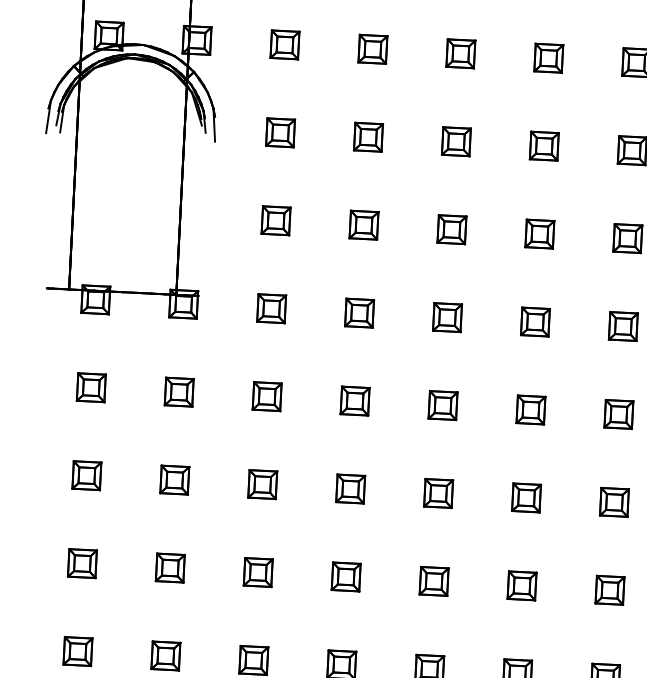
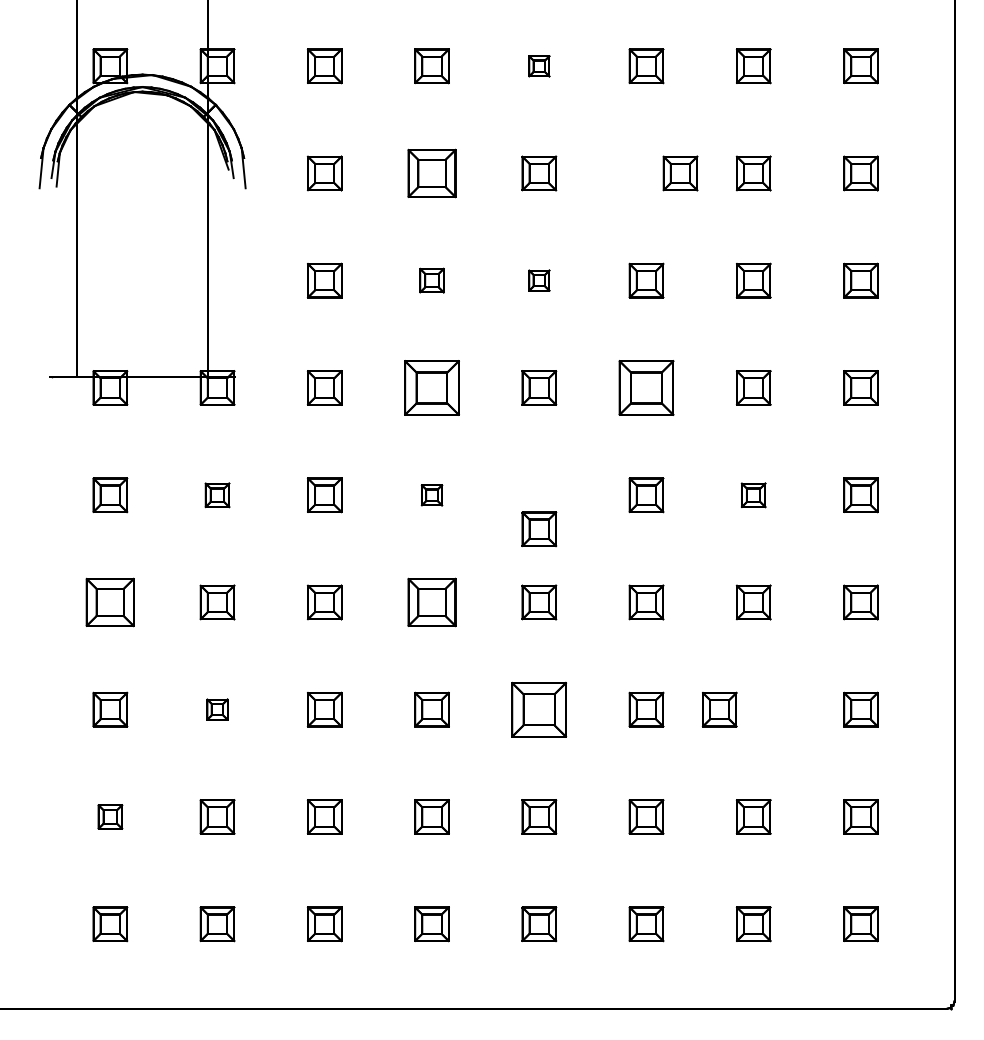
part: (461, 54) -> (539, 66), size x0.6
part: (368, 137) -> (431, 173), size x1.4
part: (544, 146) -> (680, 173), moved
part: (363, 225) -> (431, 280), size x0.7
part: (452, 229) -> (539, 280), size x0.6
part: (359, 312) -> (431, 387), size x1.6
part: (535, 321) -> (646, 387), size x1.6
part: (179, 392) -> (217, 495), size x0.7
part: (354, 401) -> (431, 495), size x0.6
part: (443, 405) -> (539, 529), moved
part: (618, 414) -> (753, 495), size x0.7
part: (87, 475) -> (110, 602), size x1.4
part: (350, 489) -> (431, 602), size x1.4
part: (170, 567) -> (217, 709), size x0.6
part: (434, 581) -> (539, 709), size x1.6
part: (609, 590) -> (719, 709), moved
part: (78, 651) -> (110, 816), size x0.7

